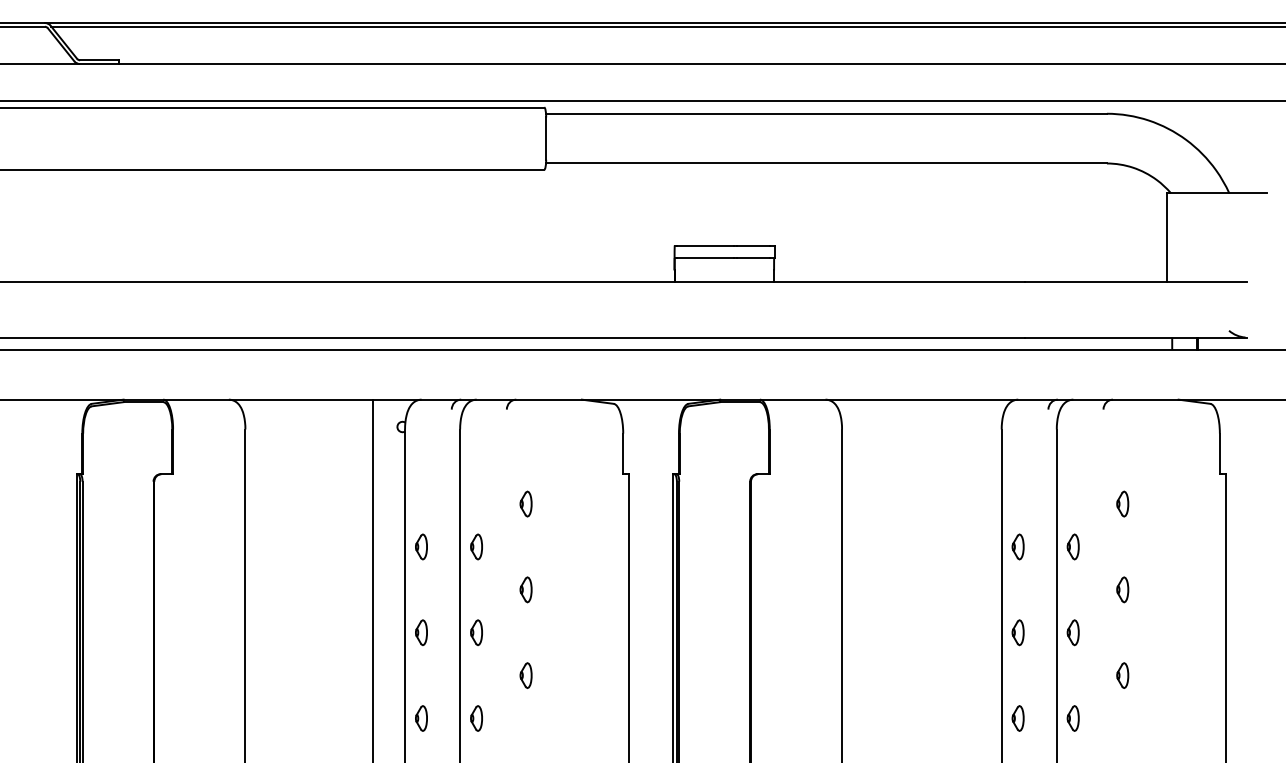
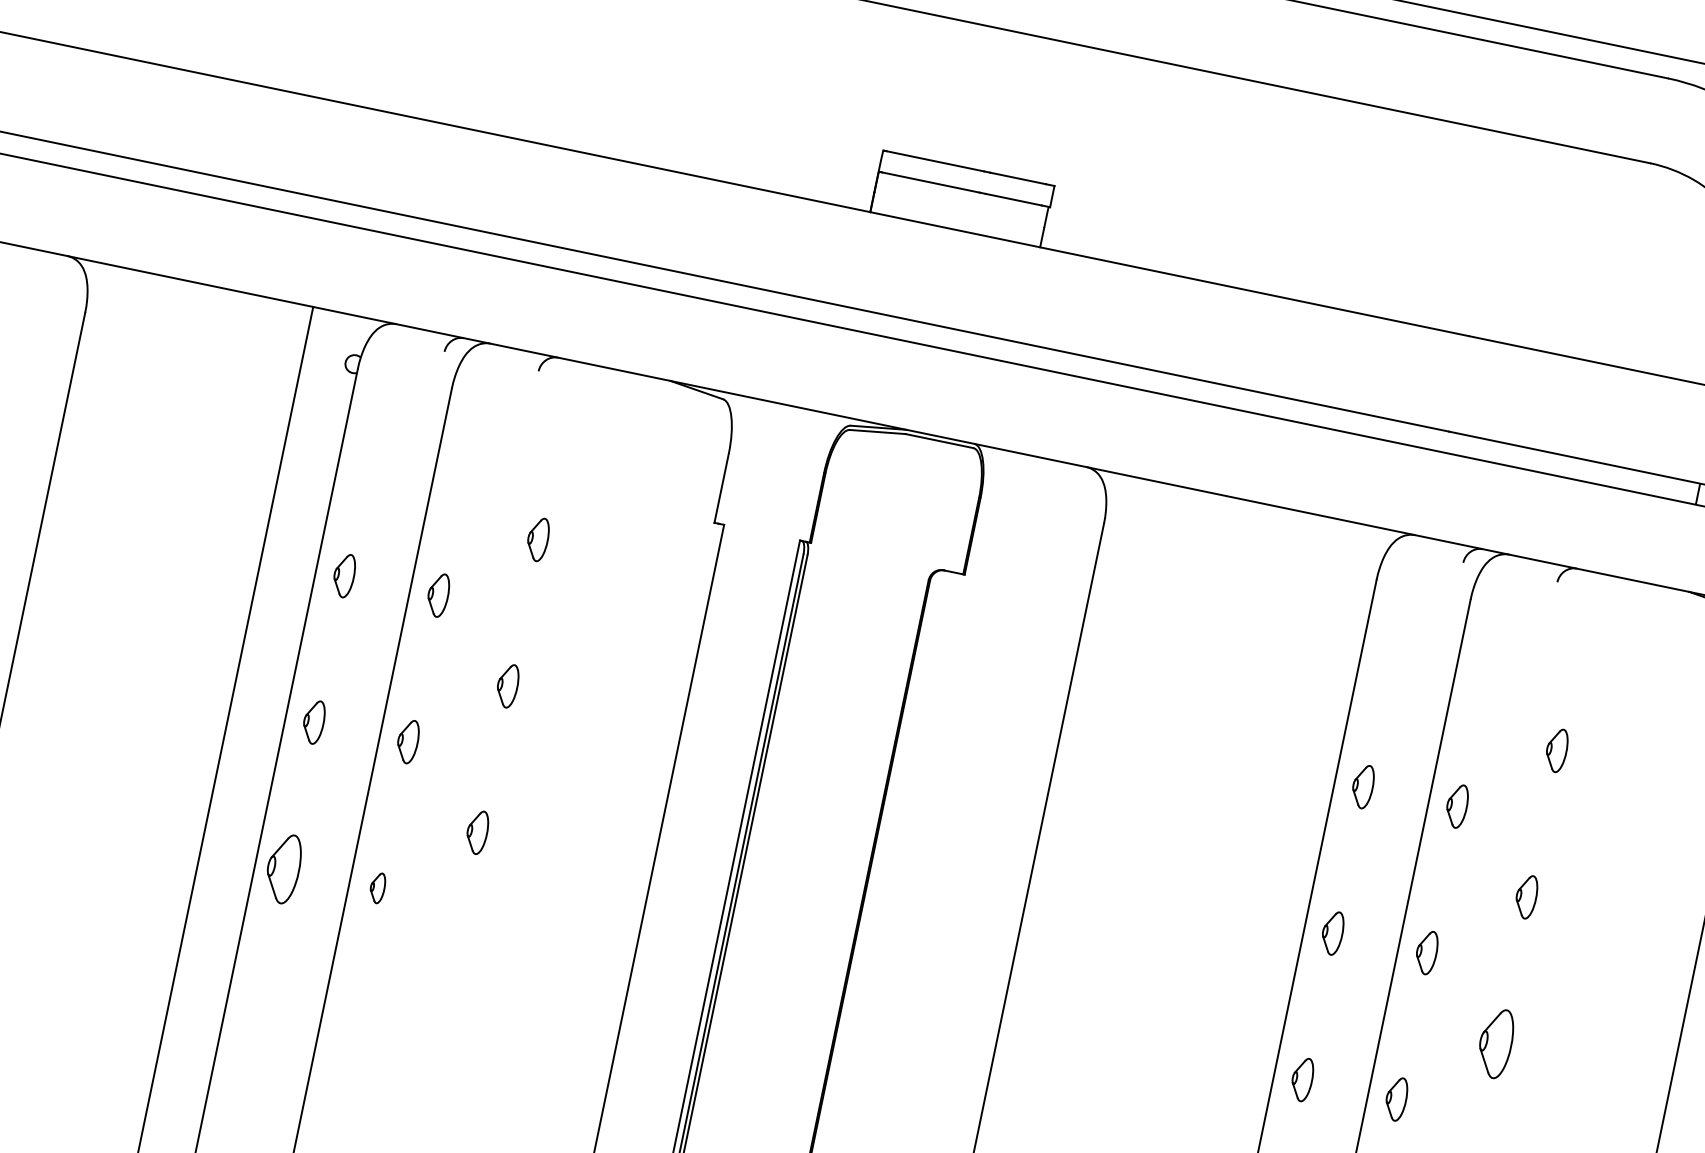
part: (1122, 675) -> (1495, 1043), size x1.6
part: (421, 718) -> (283, 868), size x1.6
part: (476, 718) -> (377, 888), size x0.7

